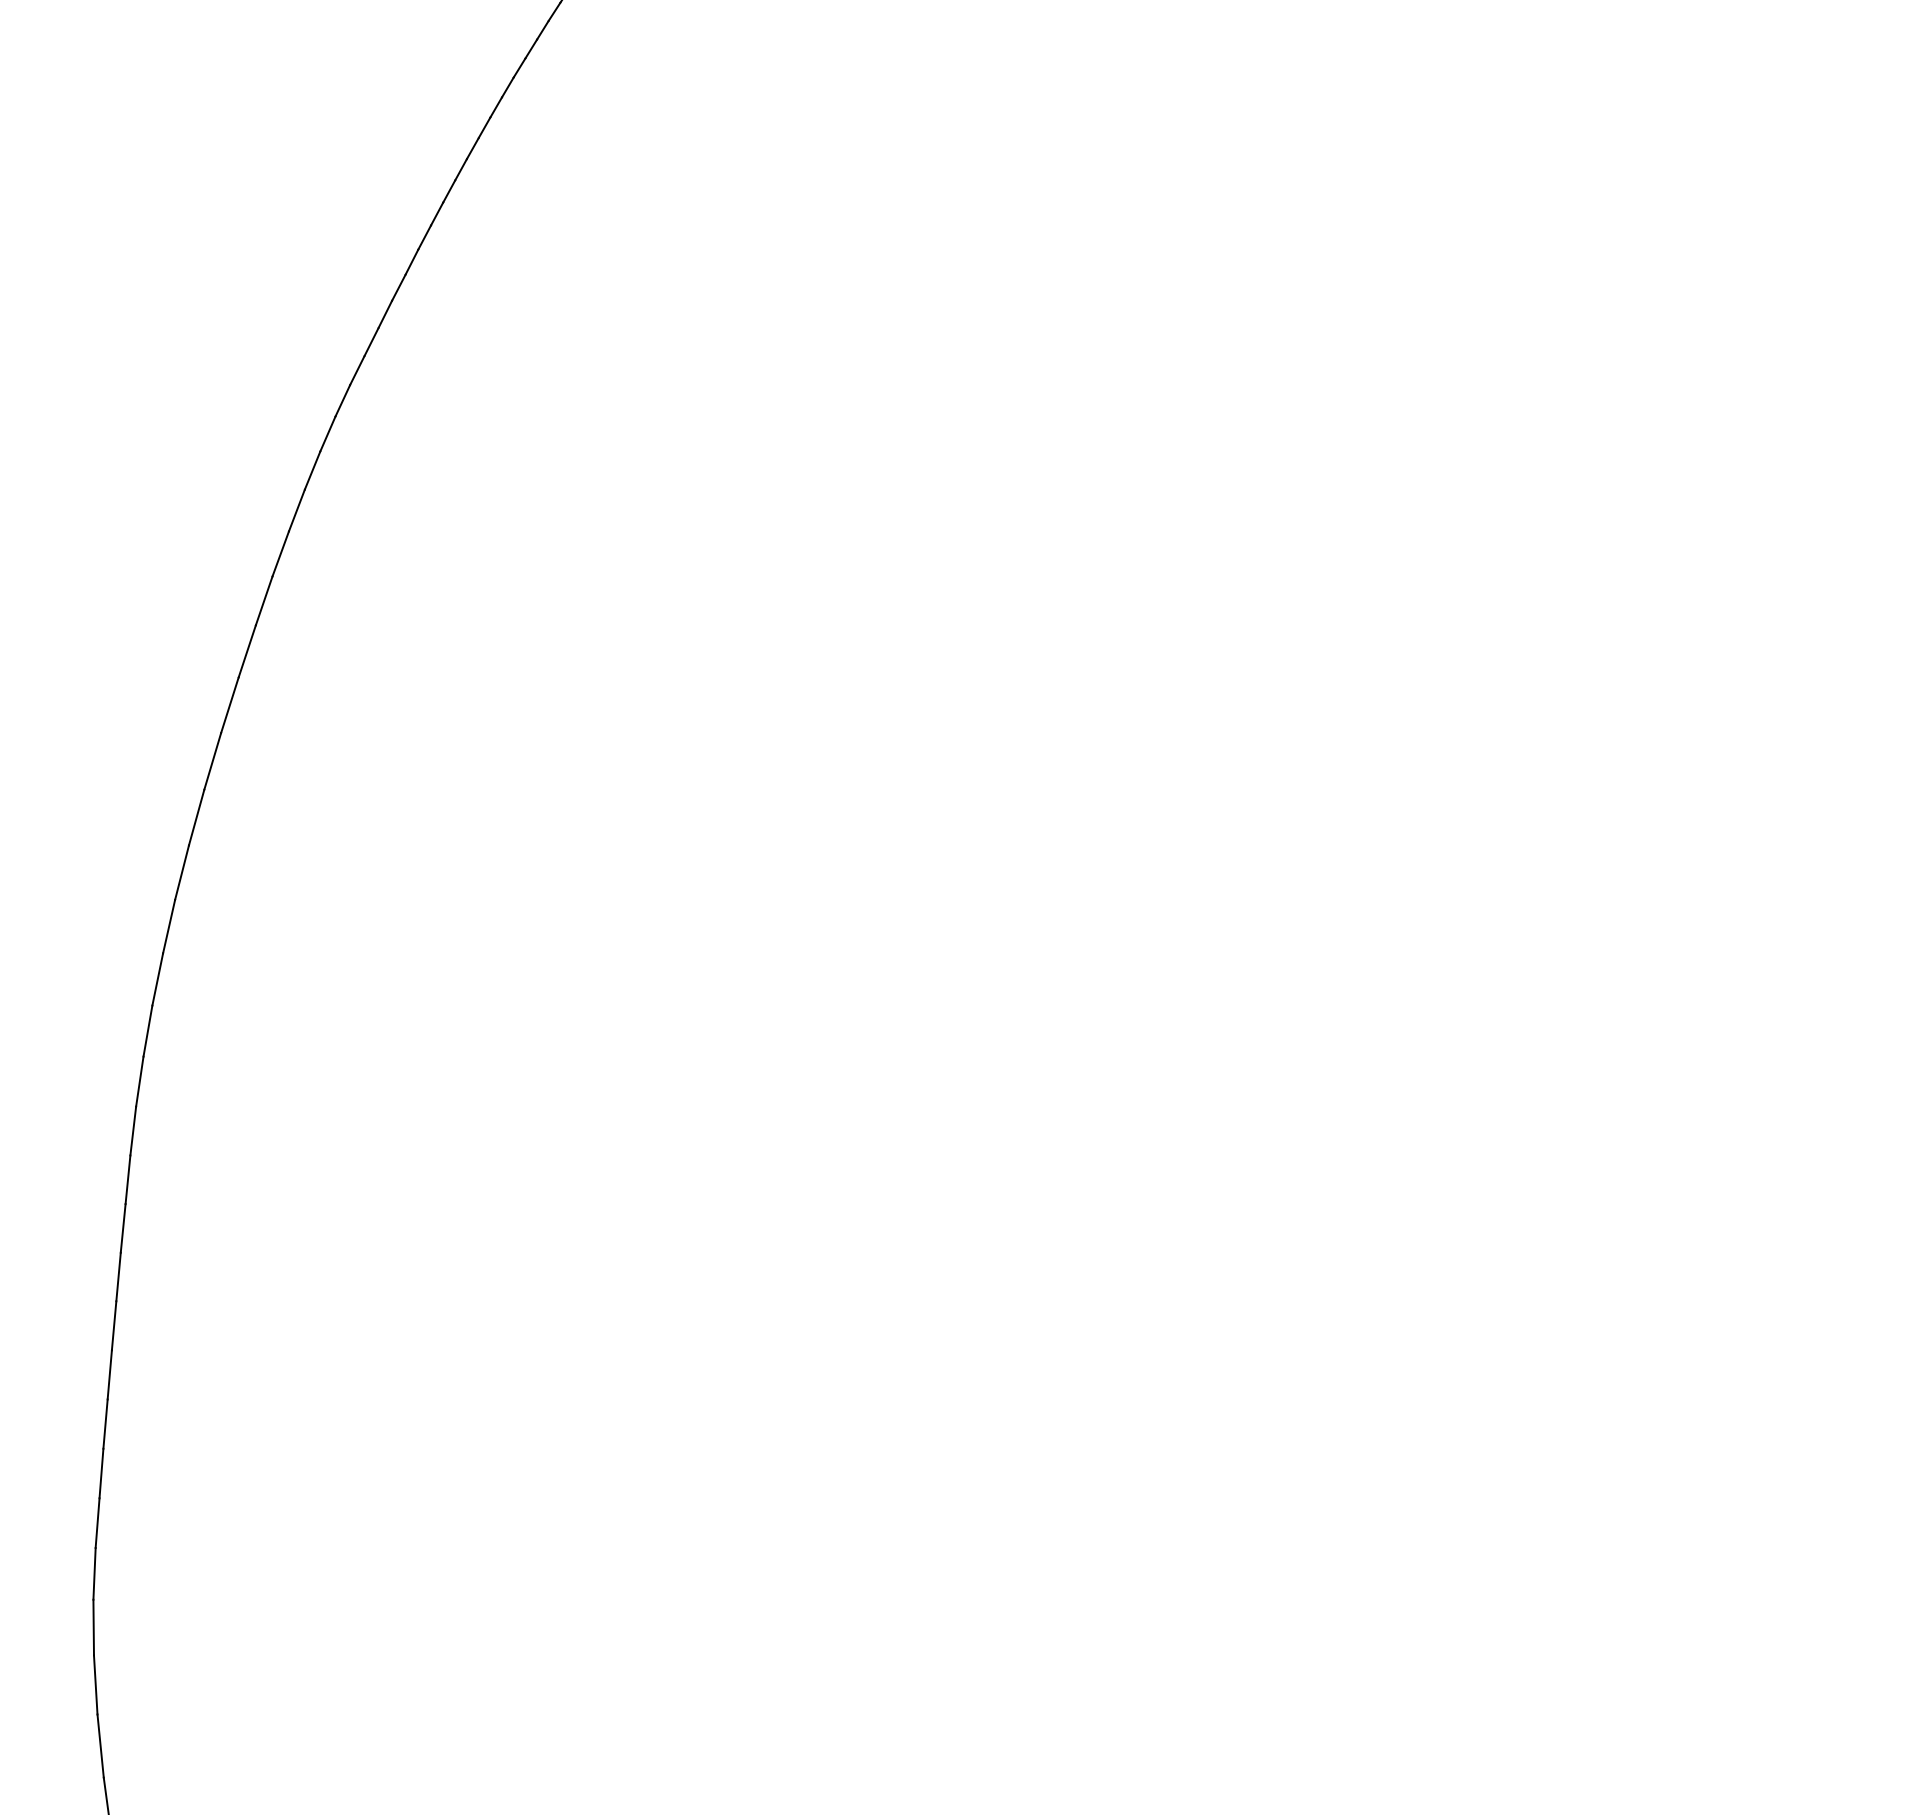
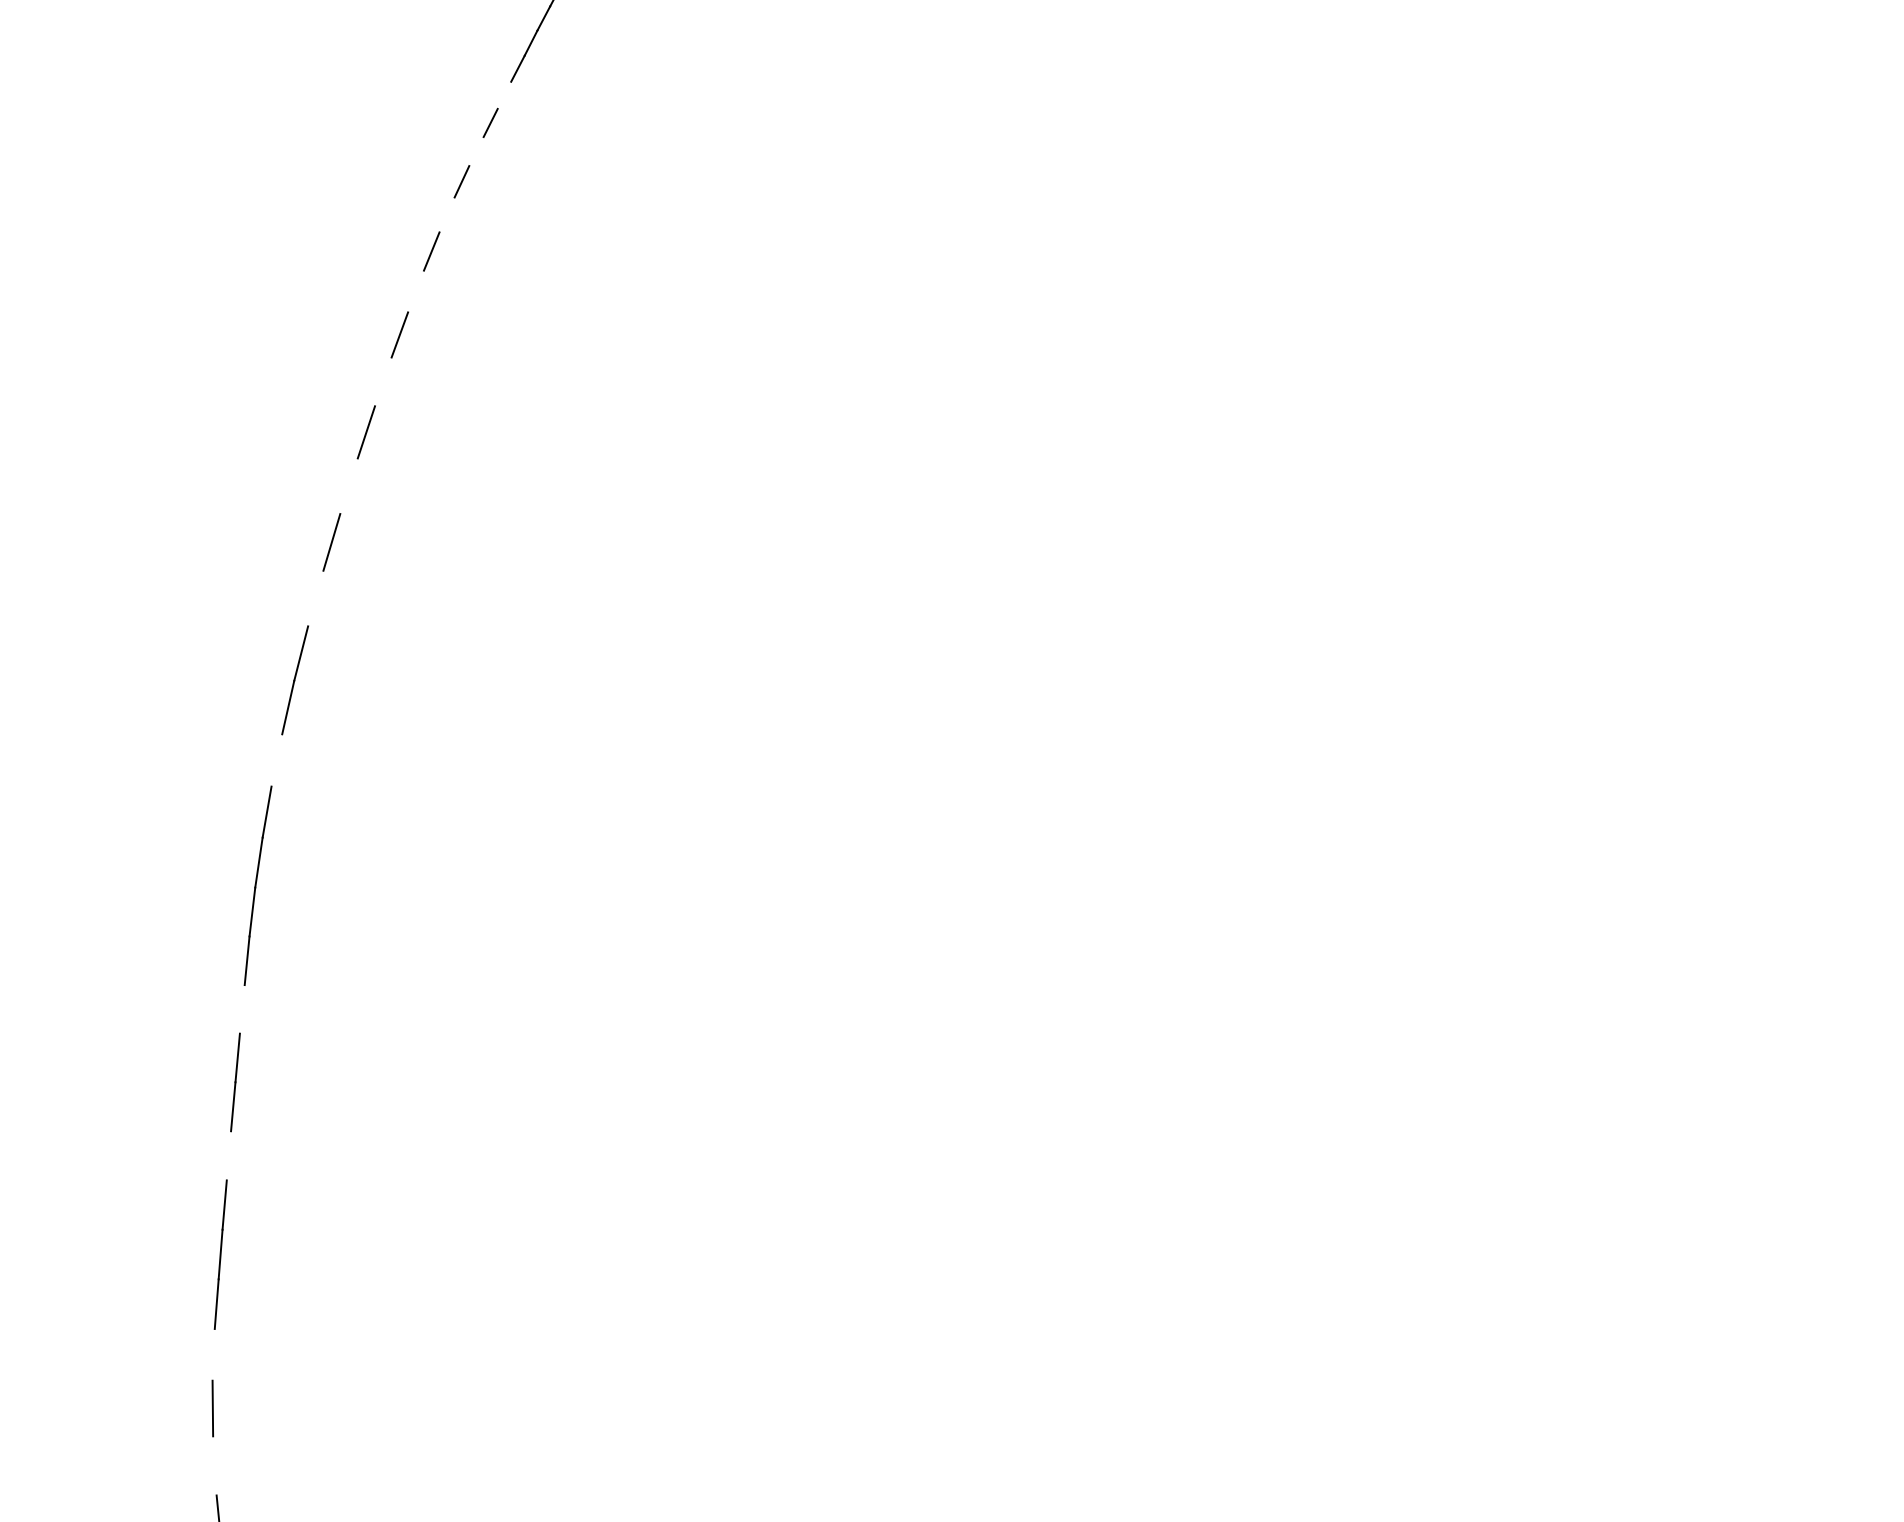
line: (385, 314) -> (504, 95), removed
line: (357, 370) -> (476, 151), removed
line: (327, 433) -> (446, 214), removed
line: (296, 510) -> (415, 291), removed
line: (263, 600) -> (382, 381), removed
line: (229, 705) -> (348, 486), removed
line: (196, 817) -> (315, 598), removed
line: (157, 979) -> (276, 760), removed
line: (122, 1228) -> (241, 1009), removed
line: (109, 1374) -> (228, 1155), removed
line: (94, 1573) -> (213, 1354), removed
line: (95, 1684) -> (214, 1465), removed

